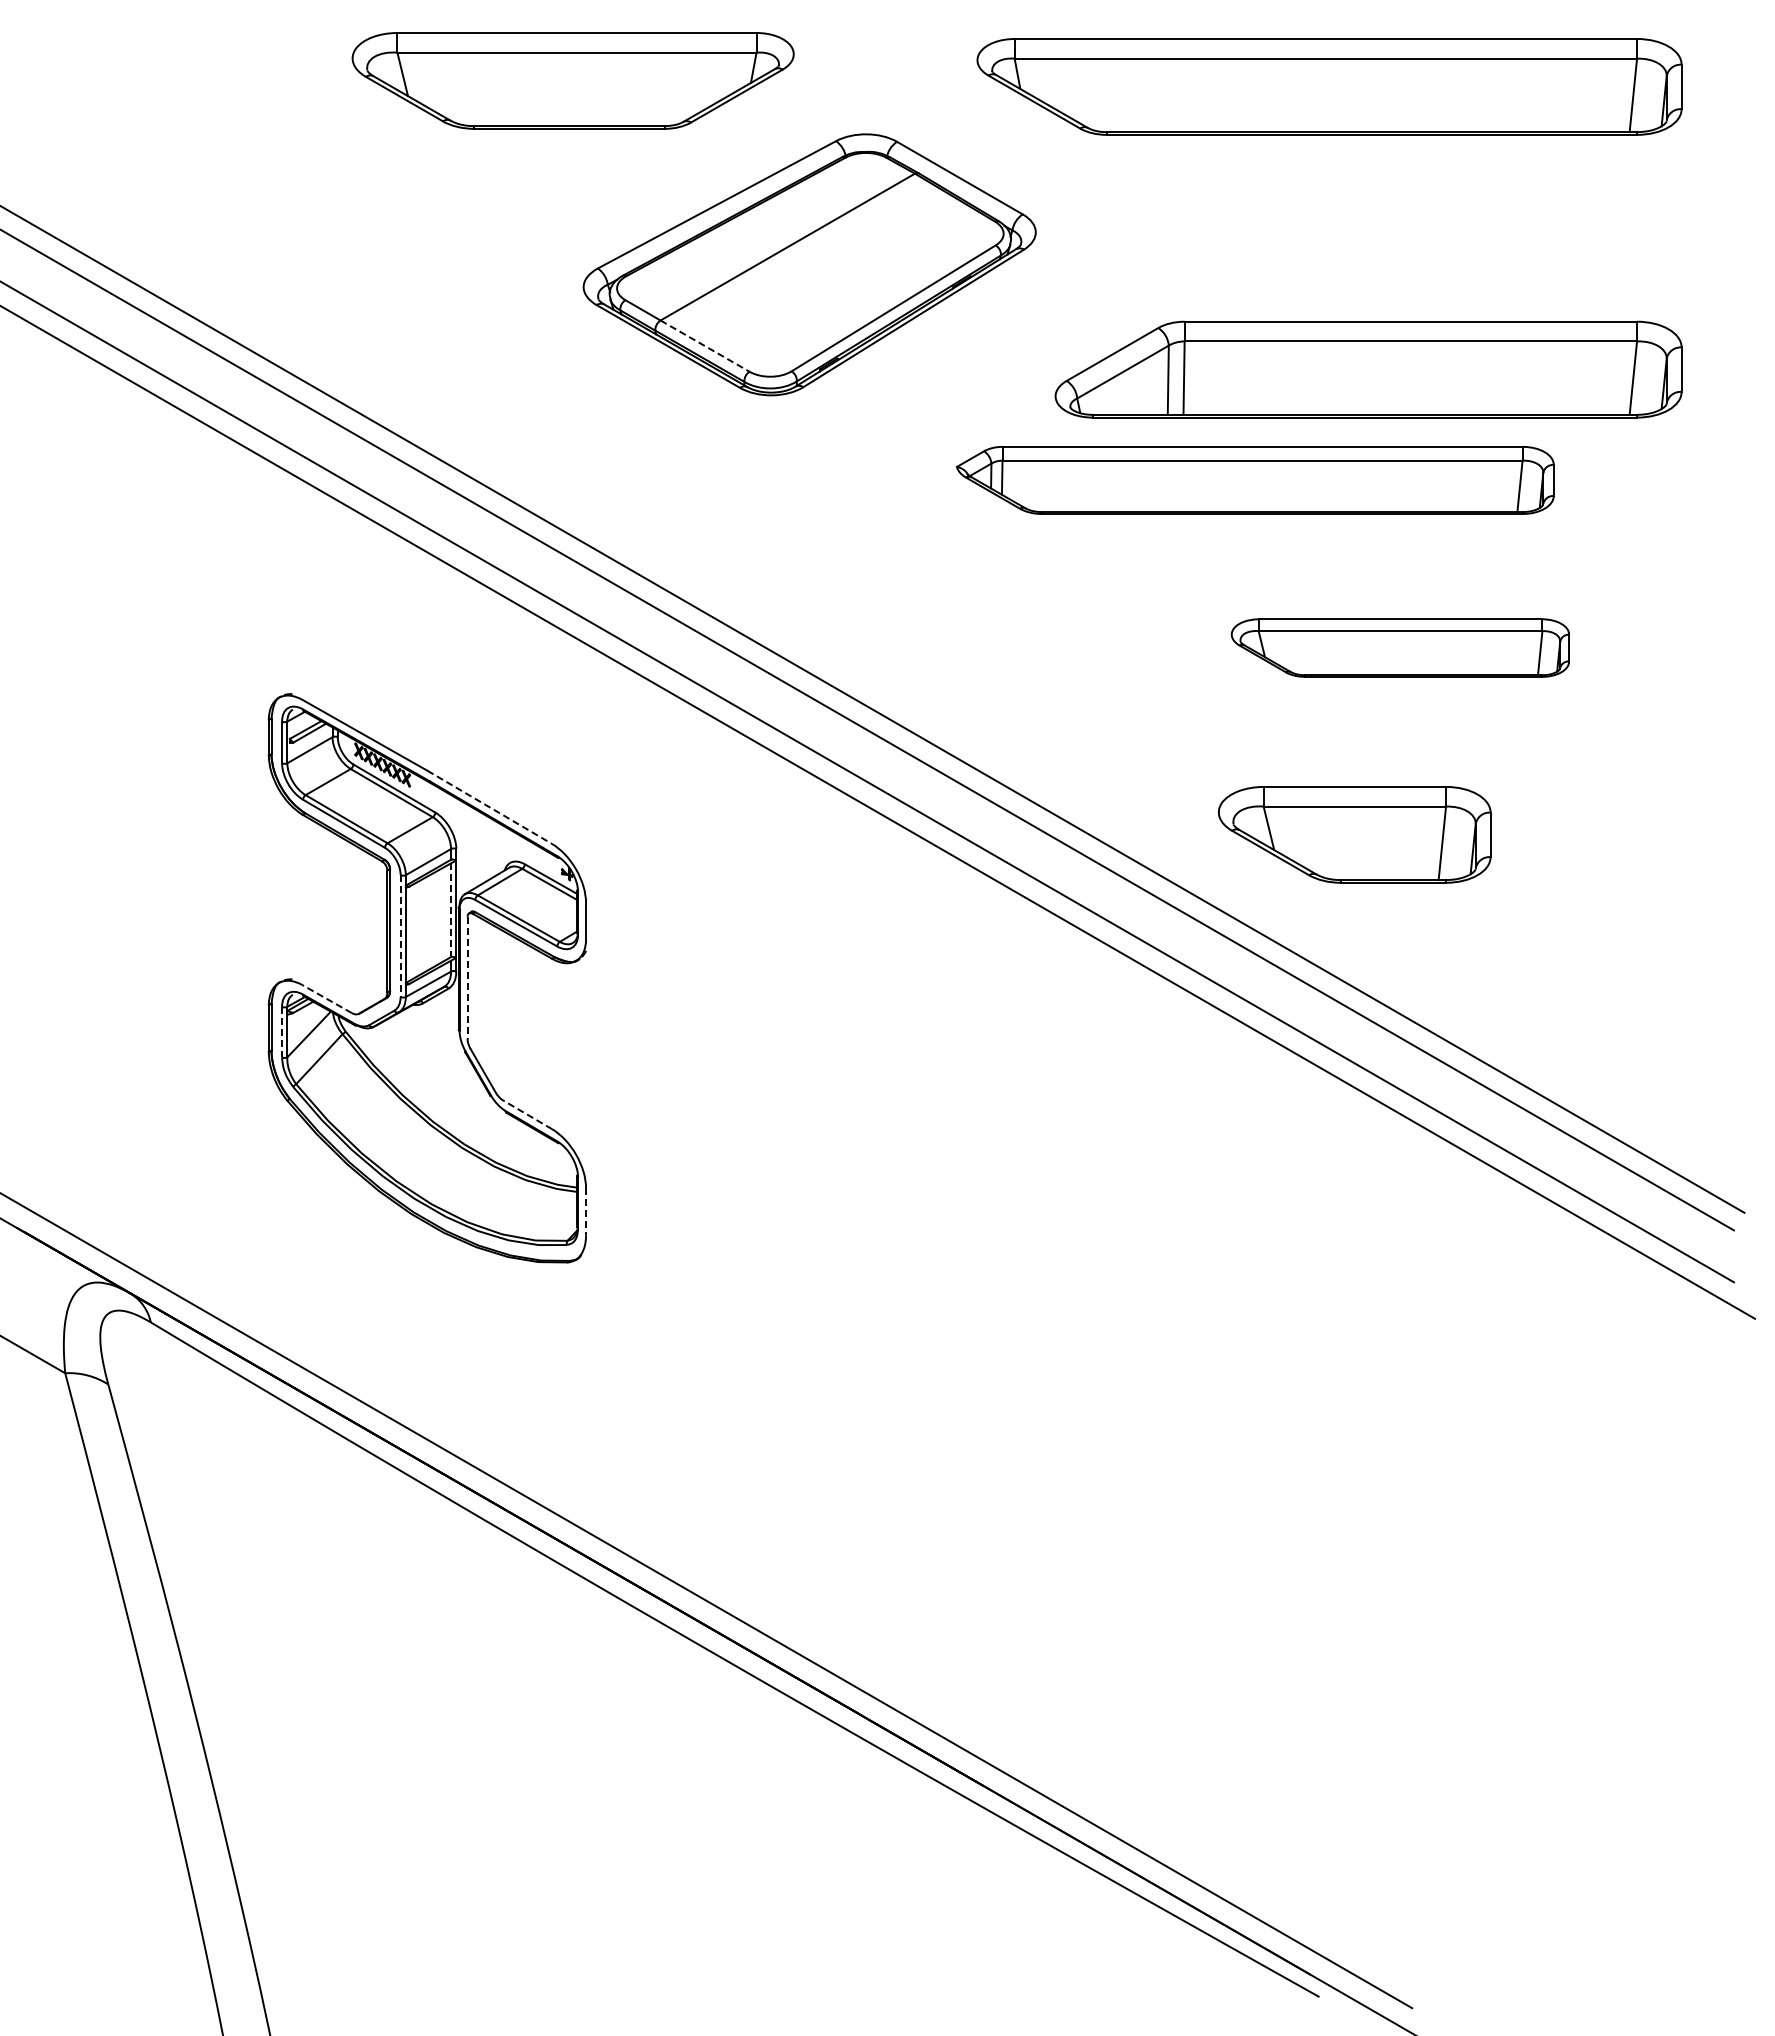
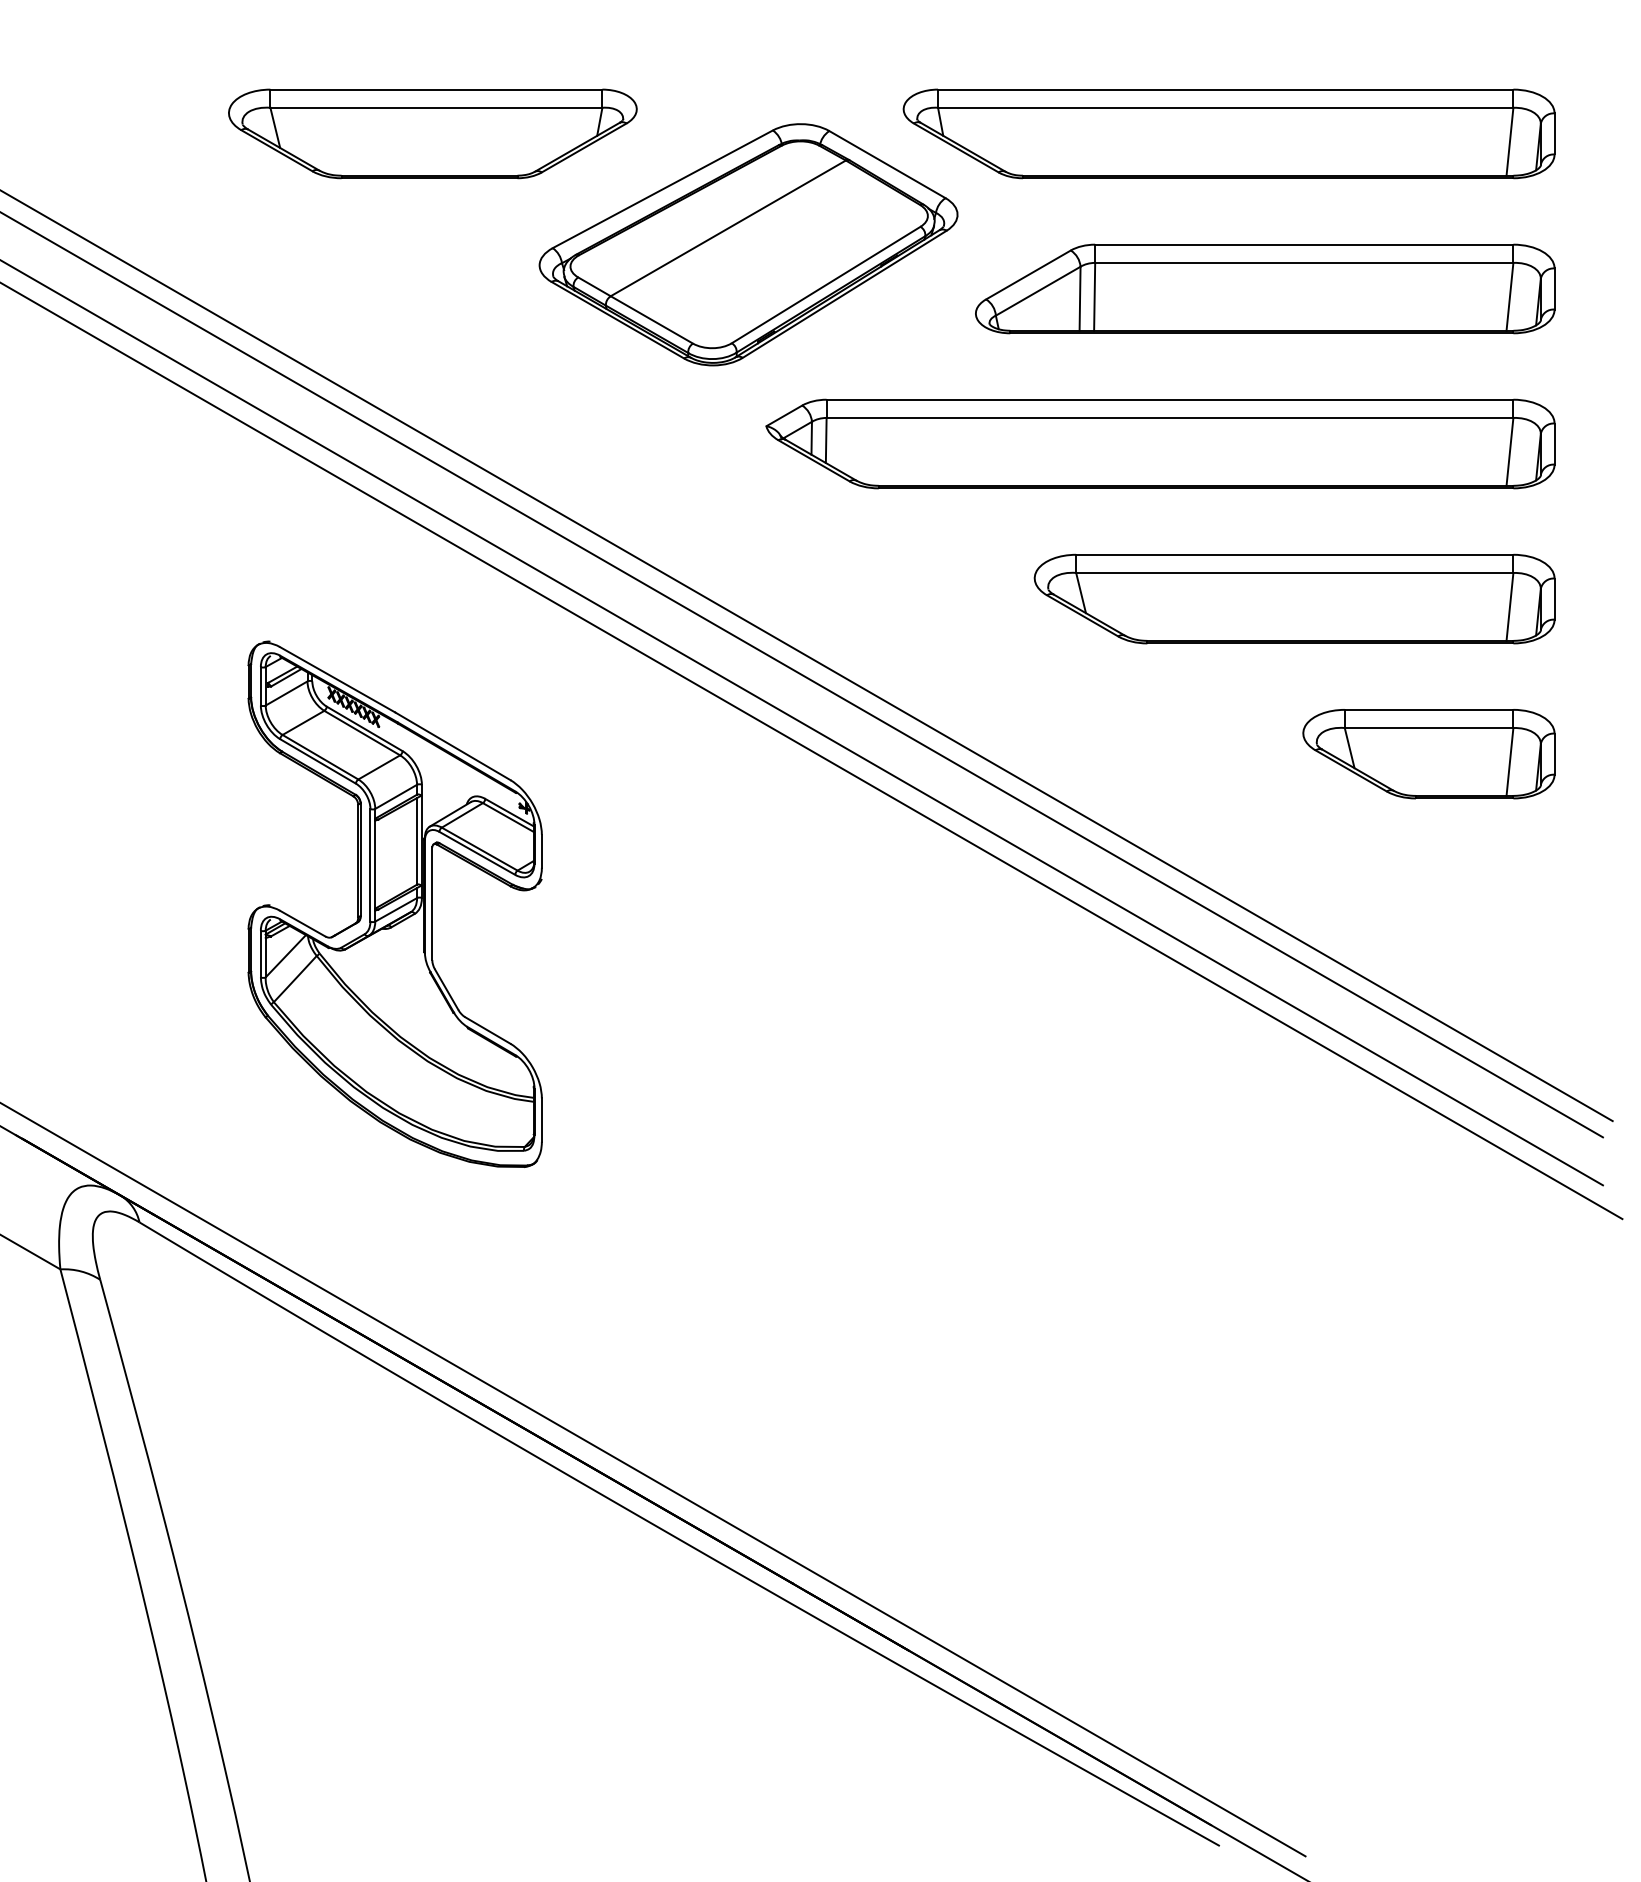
part: (572, 80) -> (432, 133), moved
part: (1329, 86) -> (1229, 133), moved
line: (705, 346) -> (652, 320), dashed -> solid
part: (1368, 369) -> (1265, 288), moved
part: (1255, 480) -> (1160, 444), size x1.43
part: (1400, 647) -> (1294, 598), size x1.67
line: (490, 807) -> (453, 746), dashed -> solid
part: (1354, 834) -> (1428, 753), moved
line: (451, 910) -> (417, 841), dashed -> solid
line: (400, 936) -> (370, 865), dashed -> solid
line: (467, 977) -> (432, 903), dashed -> solid
line: (326, 998) -> (301, 922), dashed -> solid
line: (282, 1032) -> (261, 954), dashed -> solid
line: (527, 1114) -> (487, 1030), dashed -> solid
line: (586, 1212) -> (542, 1120), dashed -> solid

